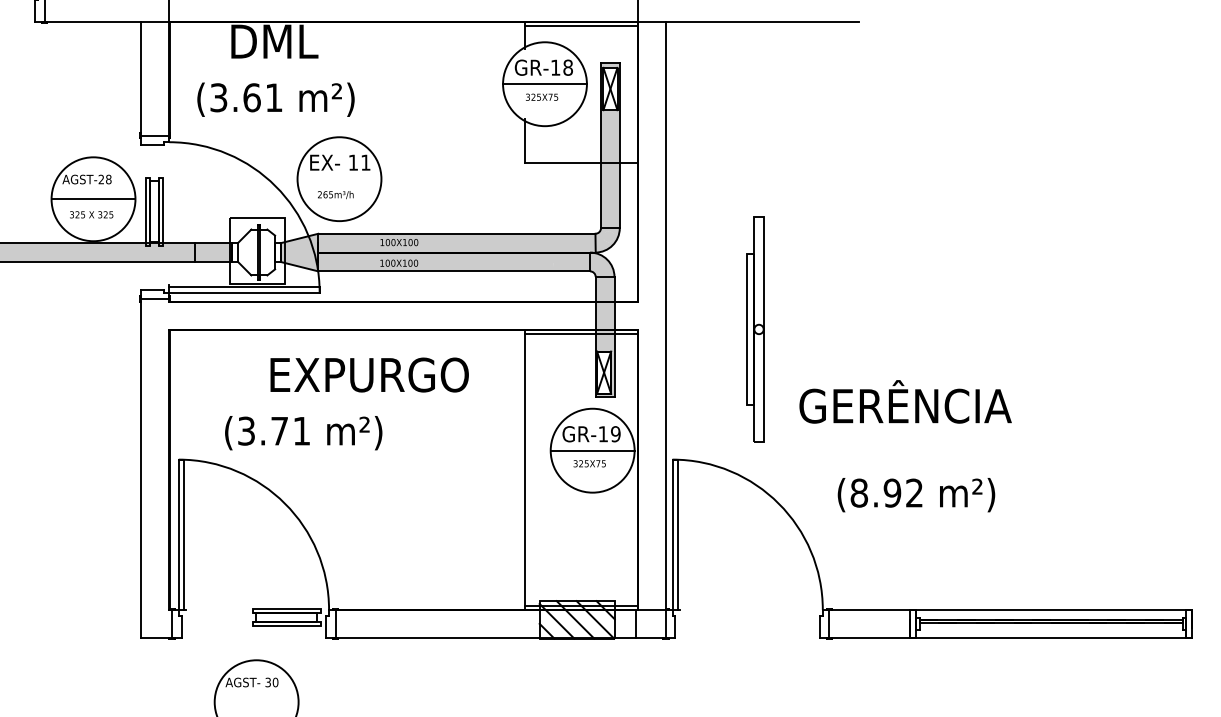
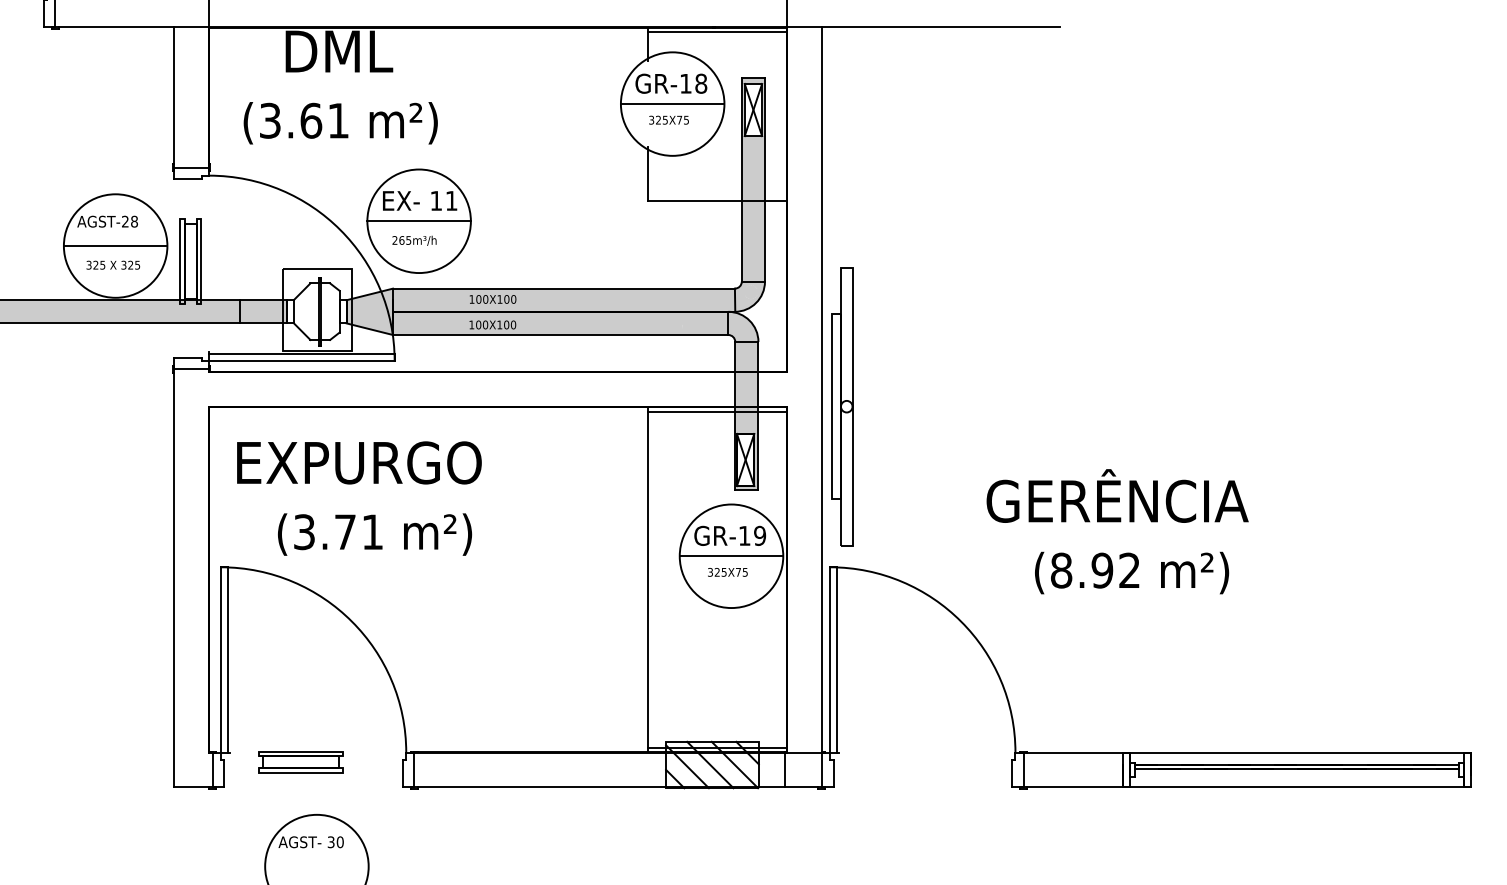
line: (338, 179) -> (418, 221), added
part: (755, 329) -> (842, 406), moved
text: (369, 374) -> (359, 462), moved
text: (916, 494) -> (1132, 572), moved
part: (286, 617) -> (300, 762), moved

